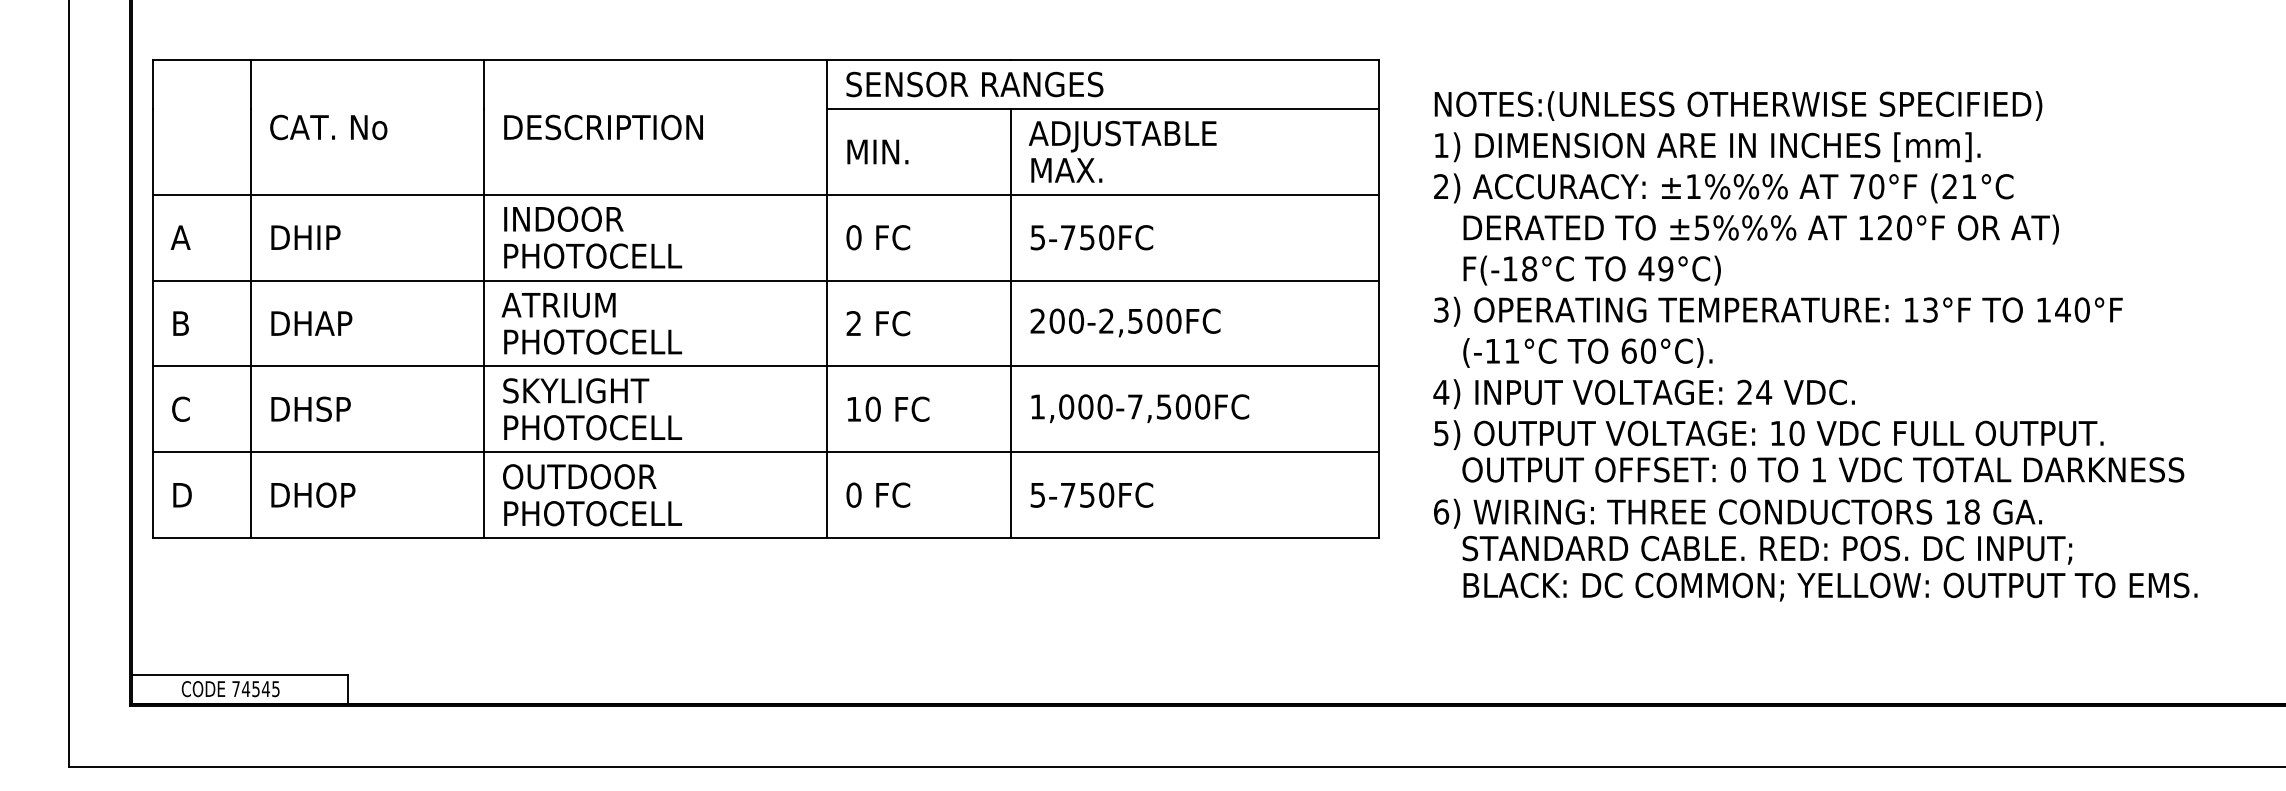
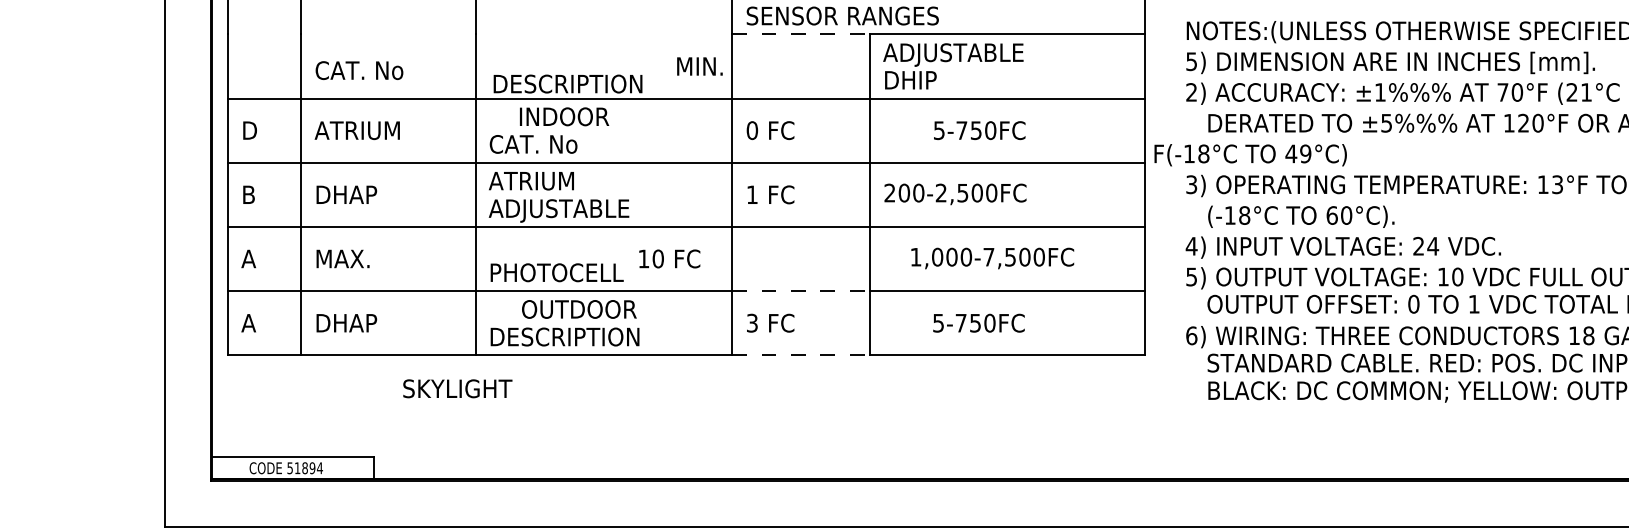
line: (919, 109) -> (801, 34), solid -> dashed
text: (328, 127) -> (359, 70), moved
text: (603, 127) -> (567, 84), moved
text: (1441, 145) -> (1191, 61), 1) -> 5)
text: (877, 151) -> (699, 66), moved
text: (1068, 170) -> (912, 80), MAX. -> DHIP
text: (563, 218) -> (564, 116), moved
text: (180, 237) -> (248, 130), A -> D
text: (325, 237) -> (357, 130), DHIP -> ATRIUM
text: (1091, 237) -> (979, 130), moved
text: (592, 255) -> (556, 143), PHOTOCELL -> CAT. No
text: (1591, 270) -> (1250, 155), moved
text: (853, 323) -> (751, 194), 2 -> 1
text: (595, 344) -> (559, 210), PHOTOCELL -> ADJUSTABLE
text: (1511, 350) -> (1244, 214), (-11°C -> (-18°C
text: (576, 390) -> (458, 388), moved
text: (180, 408) -> (248, 258), C -> A
text: (312, 408) -> (347, 258), DHSP -> MAX.
text: (888, 408) -> (669, 258), moved
text: (1140, 408) -> (992, 258), moved
line: (919, 452) -> (801, 291), solid -> dashed
text: (579, 476) -> (579, 309), moved
text: (335, 494) -> (364, 322), DHOP -> DHAP
text: (853, 494) -> (751, 322), 0 -> 3
text: (1091, 494) -> (978, 322), moved
text: (180, 495) -> (248, 323), D -> A
text: (604, 513) -> (565, 336), PHOTOCELL -> DESCRIPTION
line: (919, 538) -> (801, 355), solid -> dashed
text: (256, 689) -> (305, 468), 74545 -> 51894

